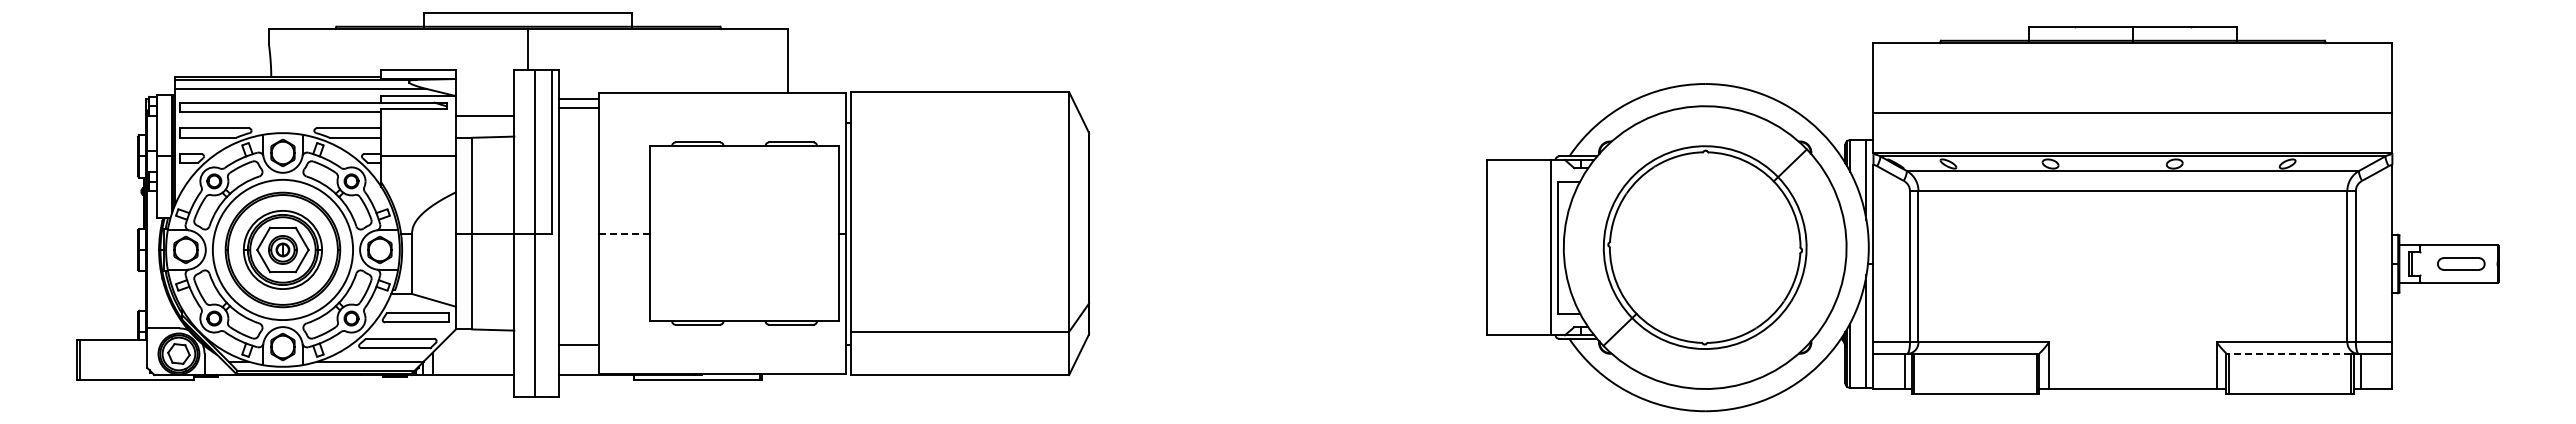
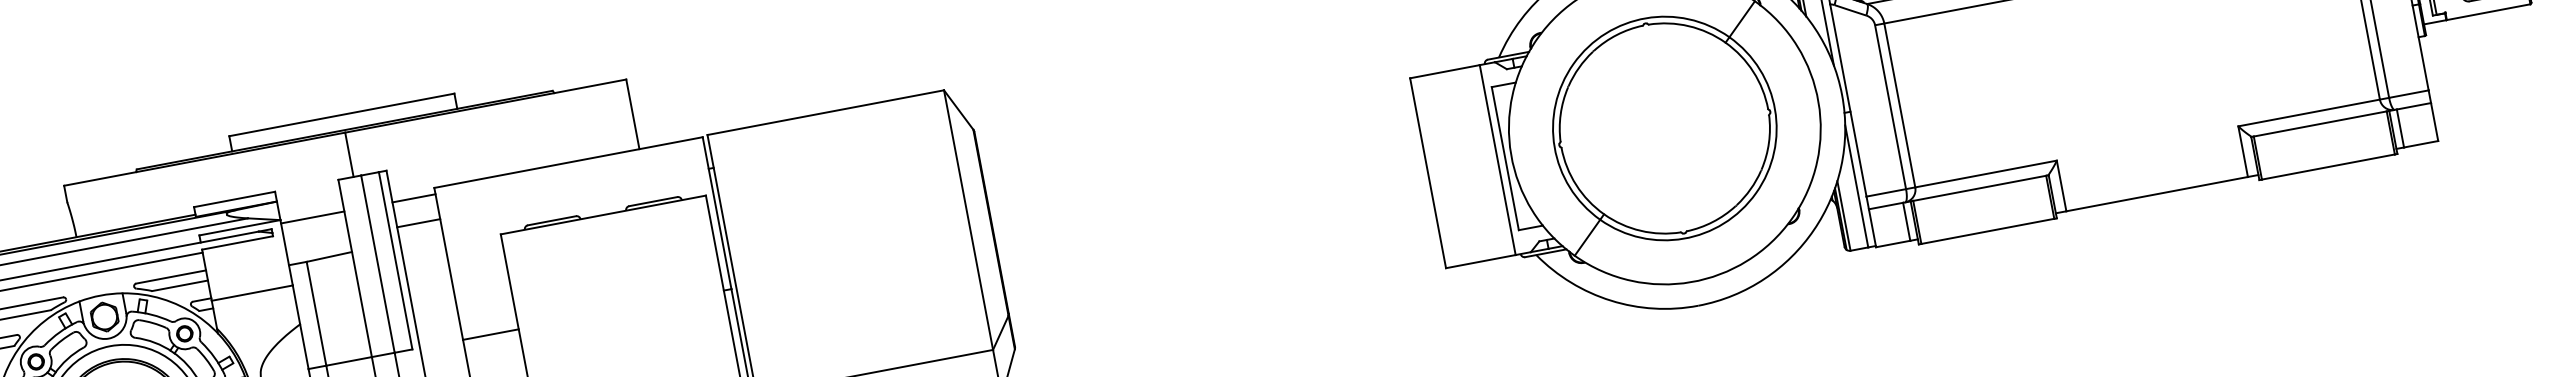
line: (578, 108) -> (418, 223), moved
line: (484, 116) -> (312, 217), moved
line: (624, 233) -> (491, 334), dashed -> solid
line: (2289, 353) -> (2319, 123), dashed -> solid

